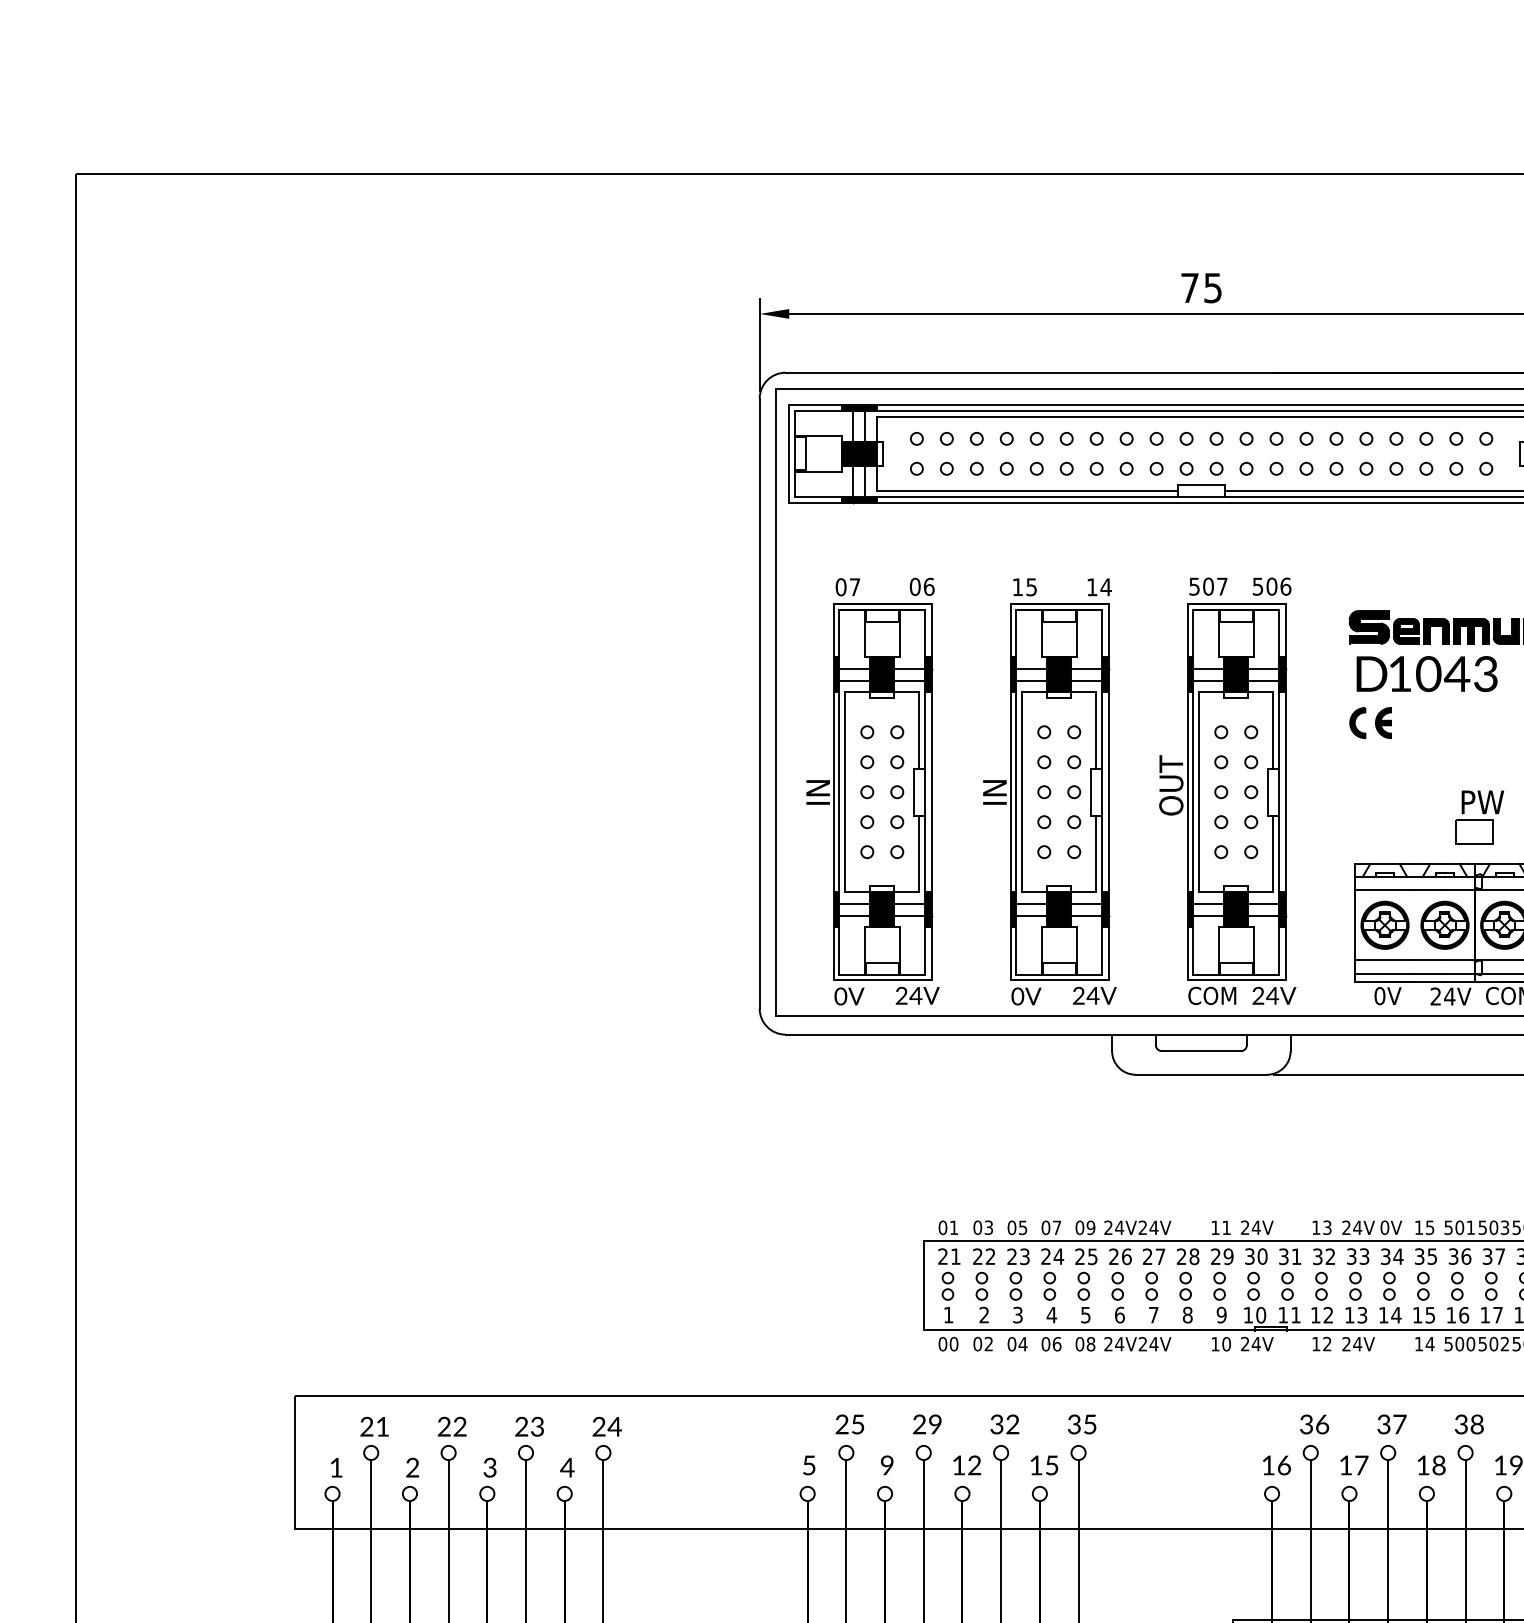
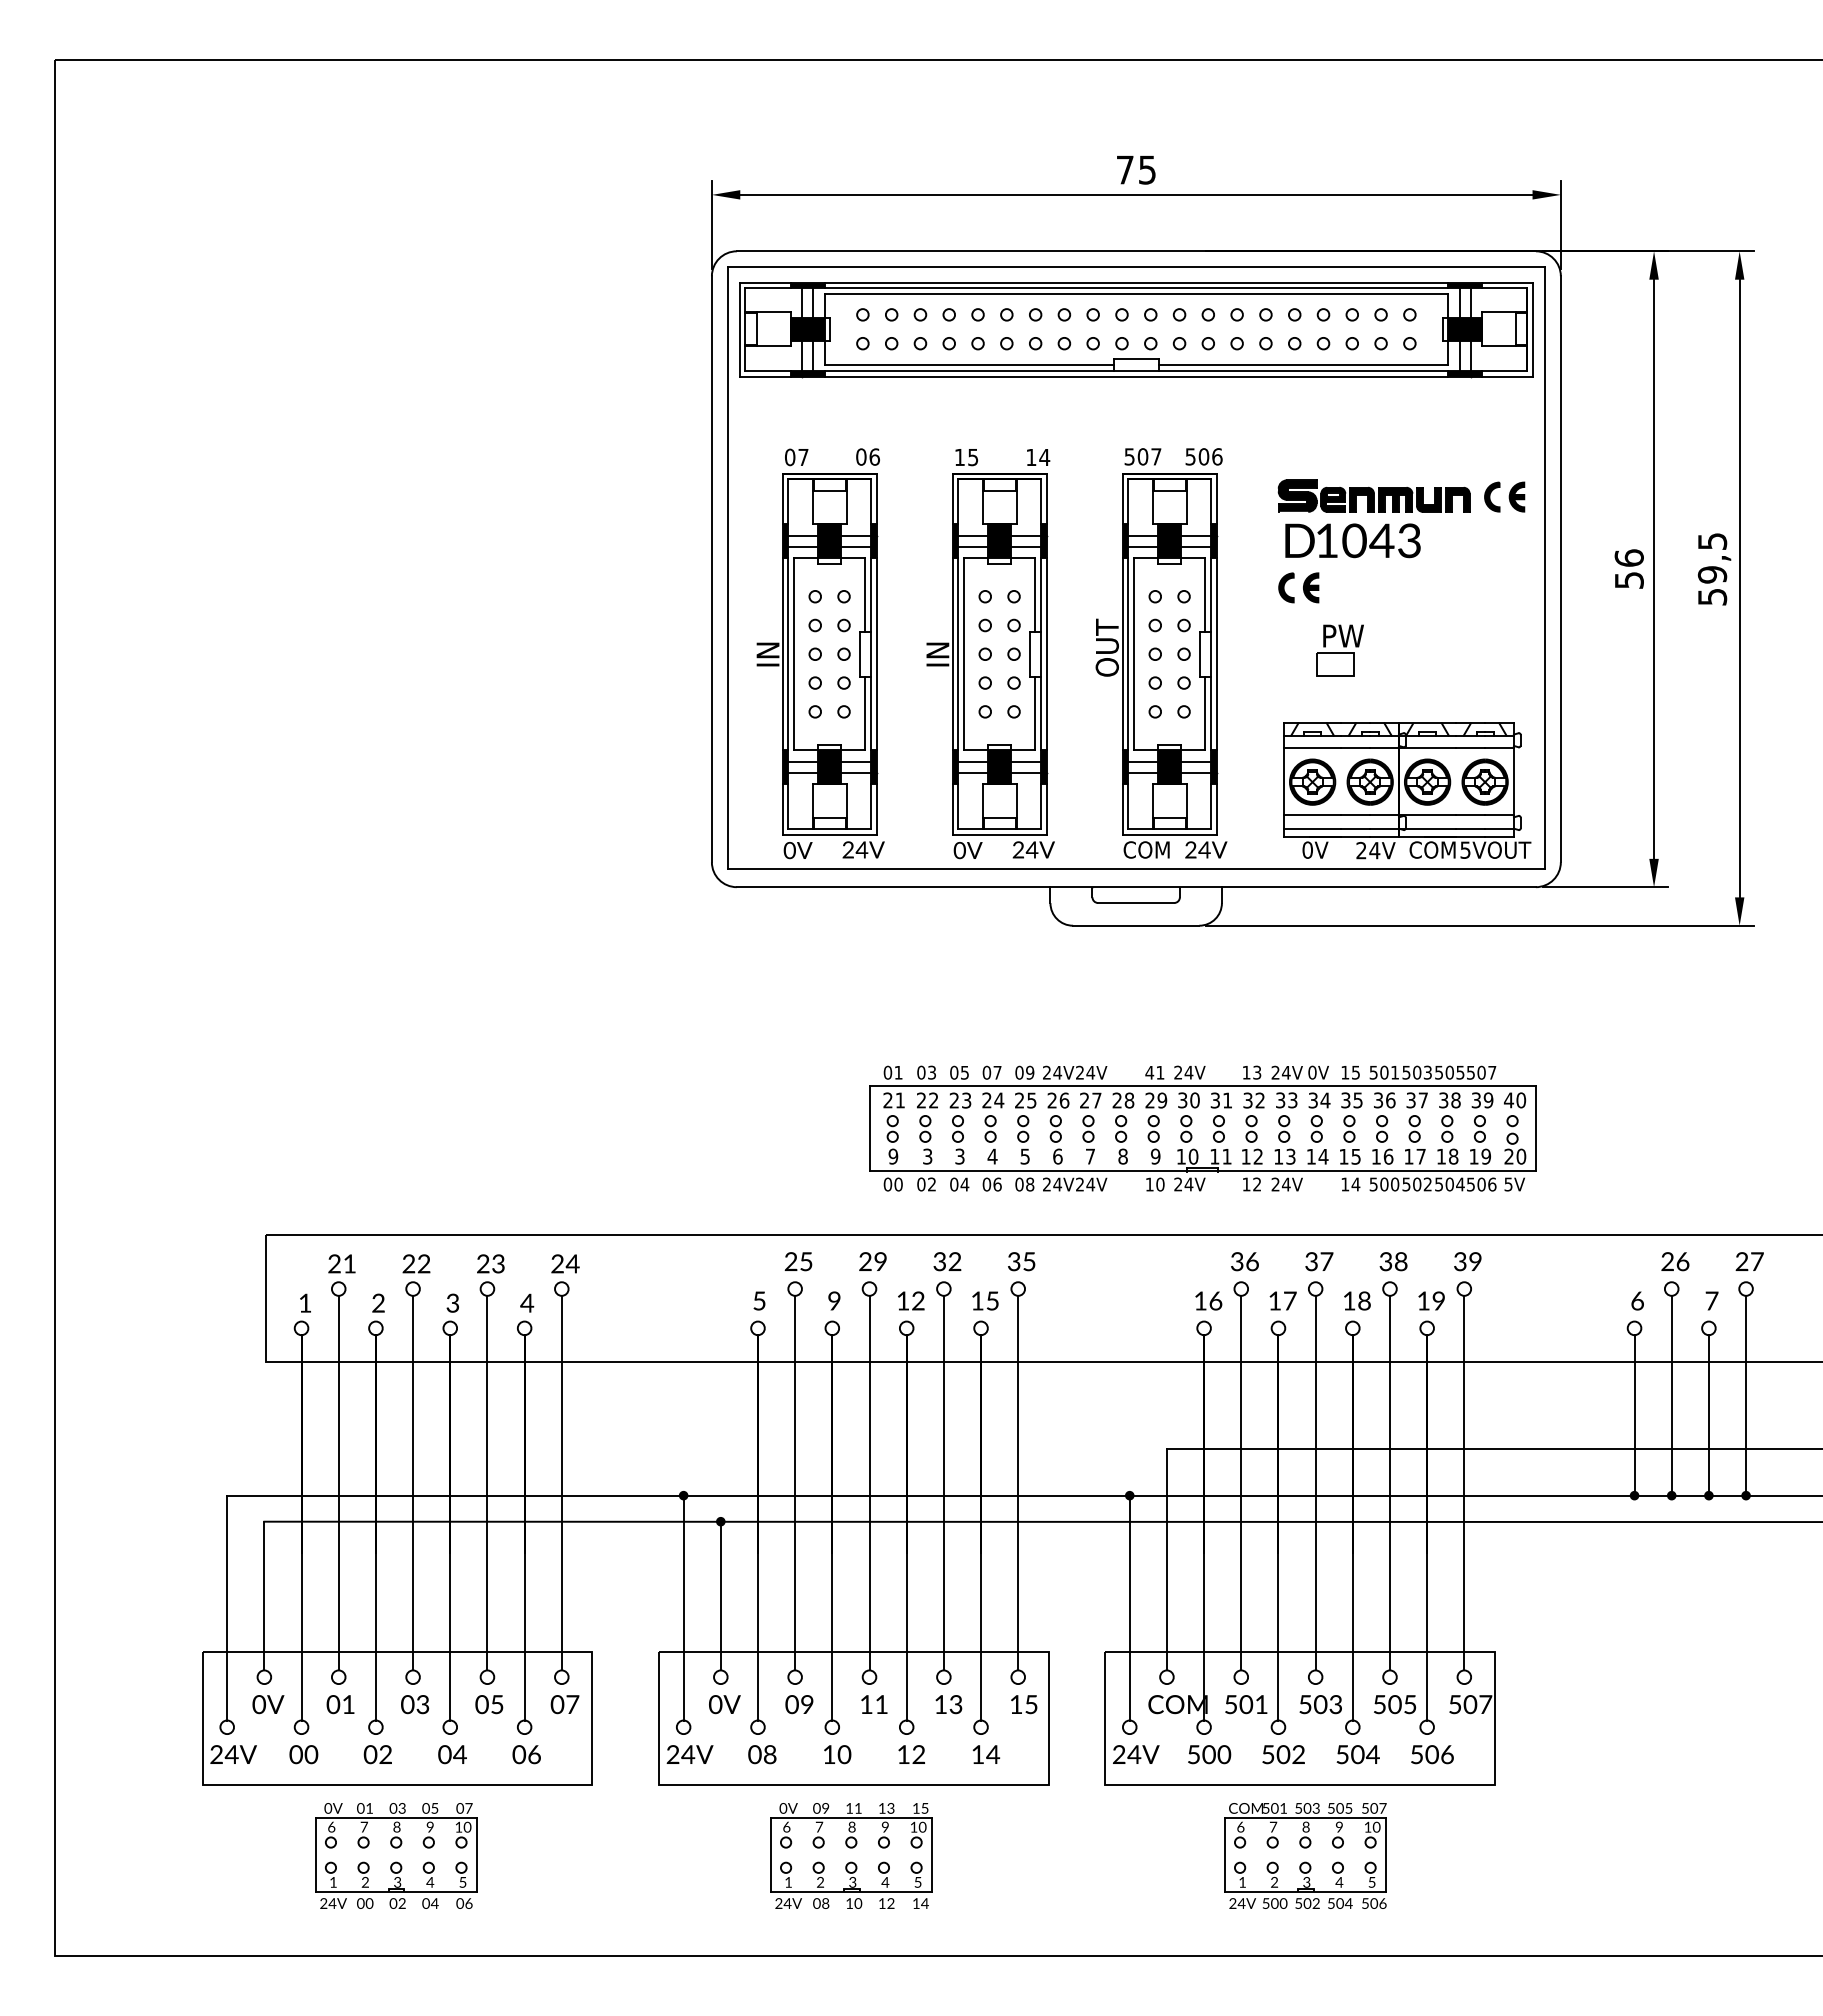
part: (1478, 817) -> (1339, 650), moved
text: (1215, 1227) -> (1149, 1072), 11 -> 41
text: (948, 1314) -> (893, 1156), 1 -> 9
text: (984, 1314) -> (927, 1156), 2 -> 3

